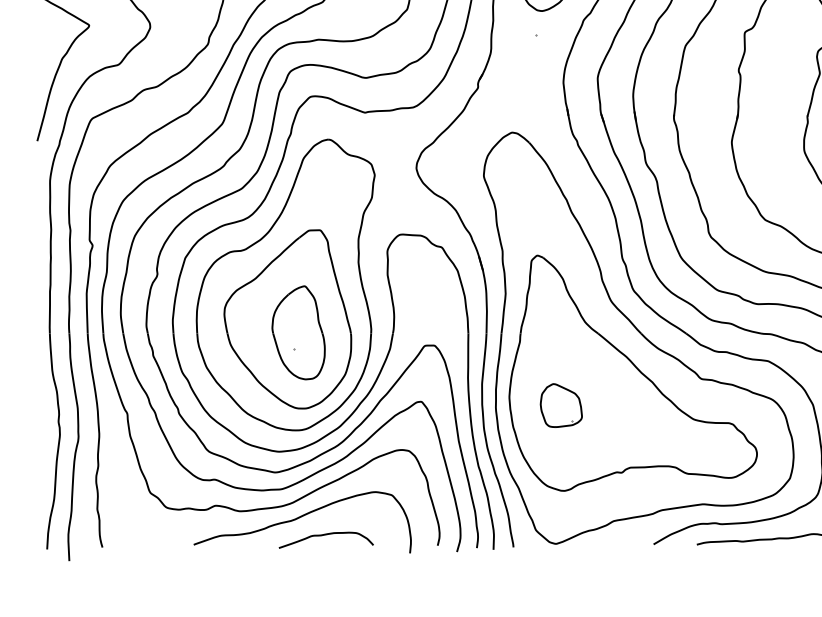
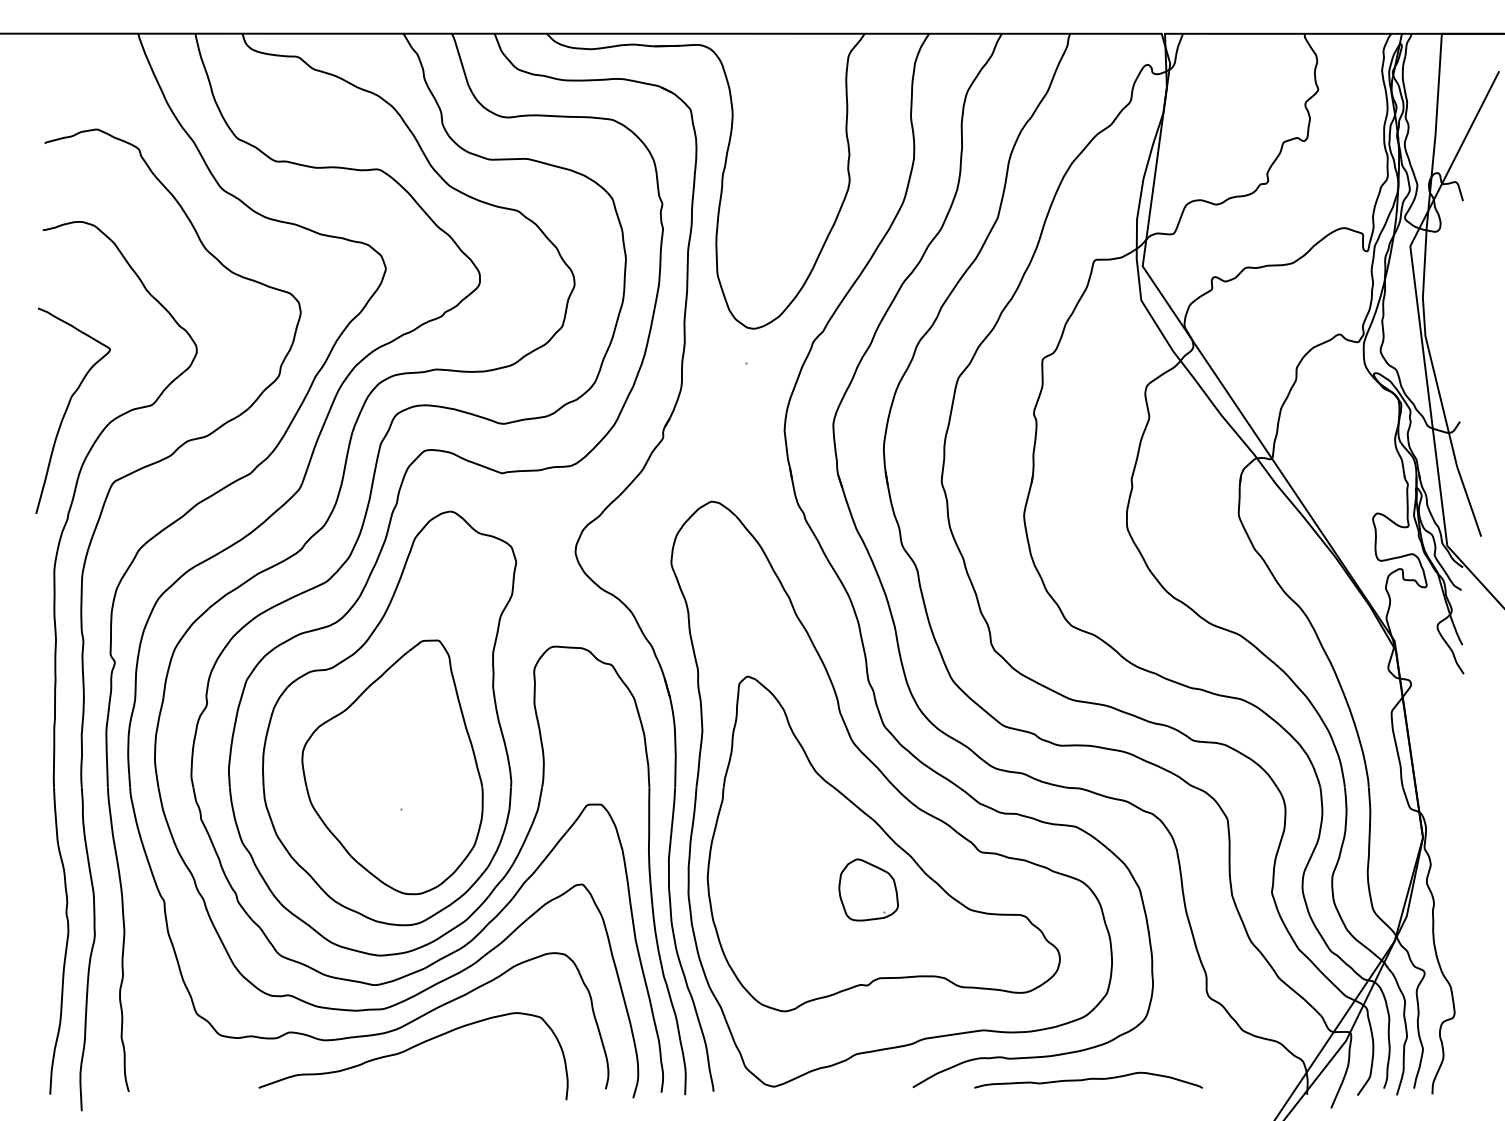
part: (298, 332) -> (407, 786), removed
part: (561, 405) -> (868, 889), moved
curve: (325, 535) -> (446, 1074), removed

